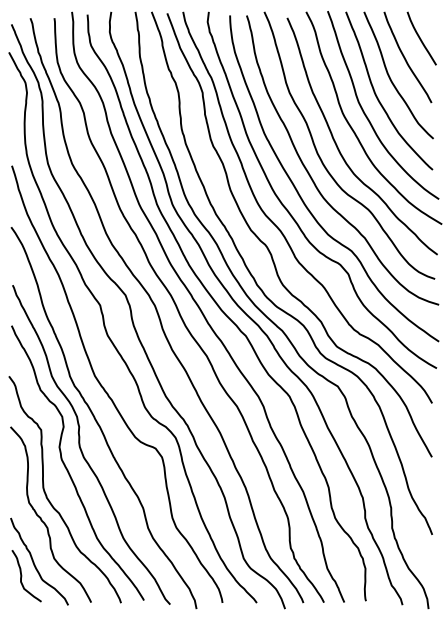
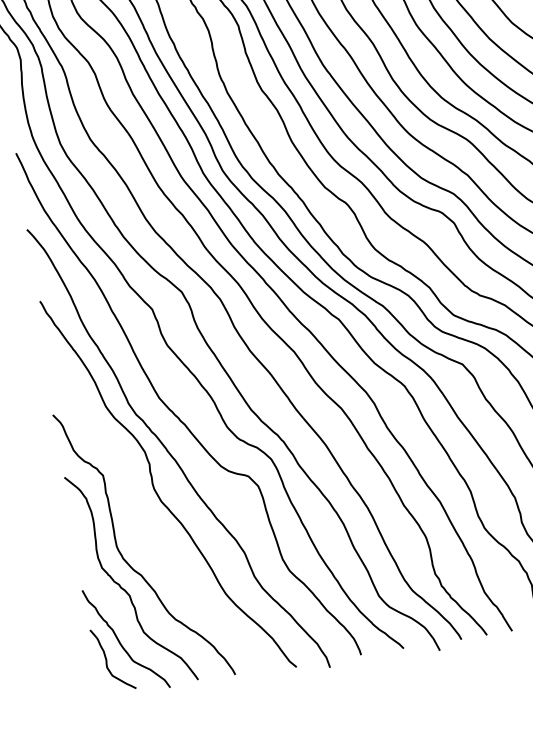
curve: (68, 469) -> (144, 519), removed

